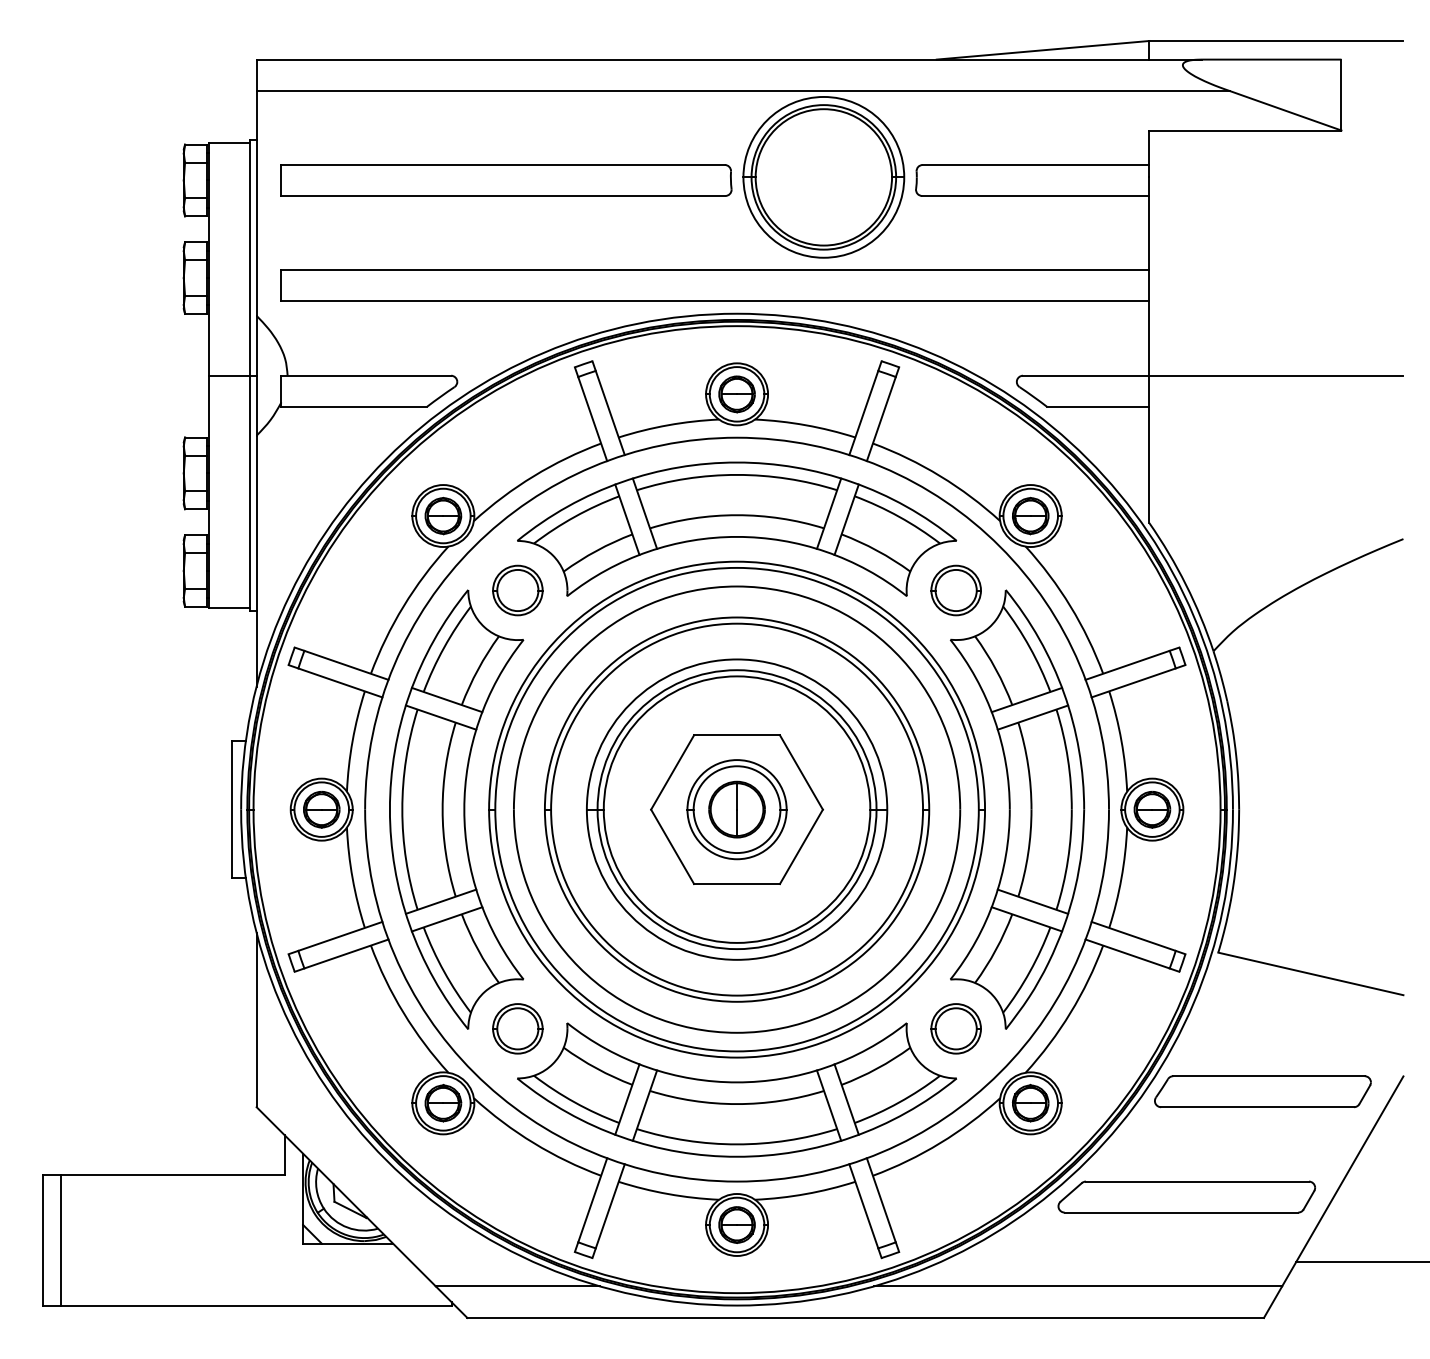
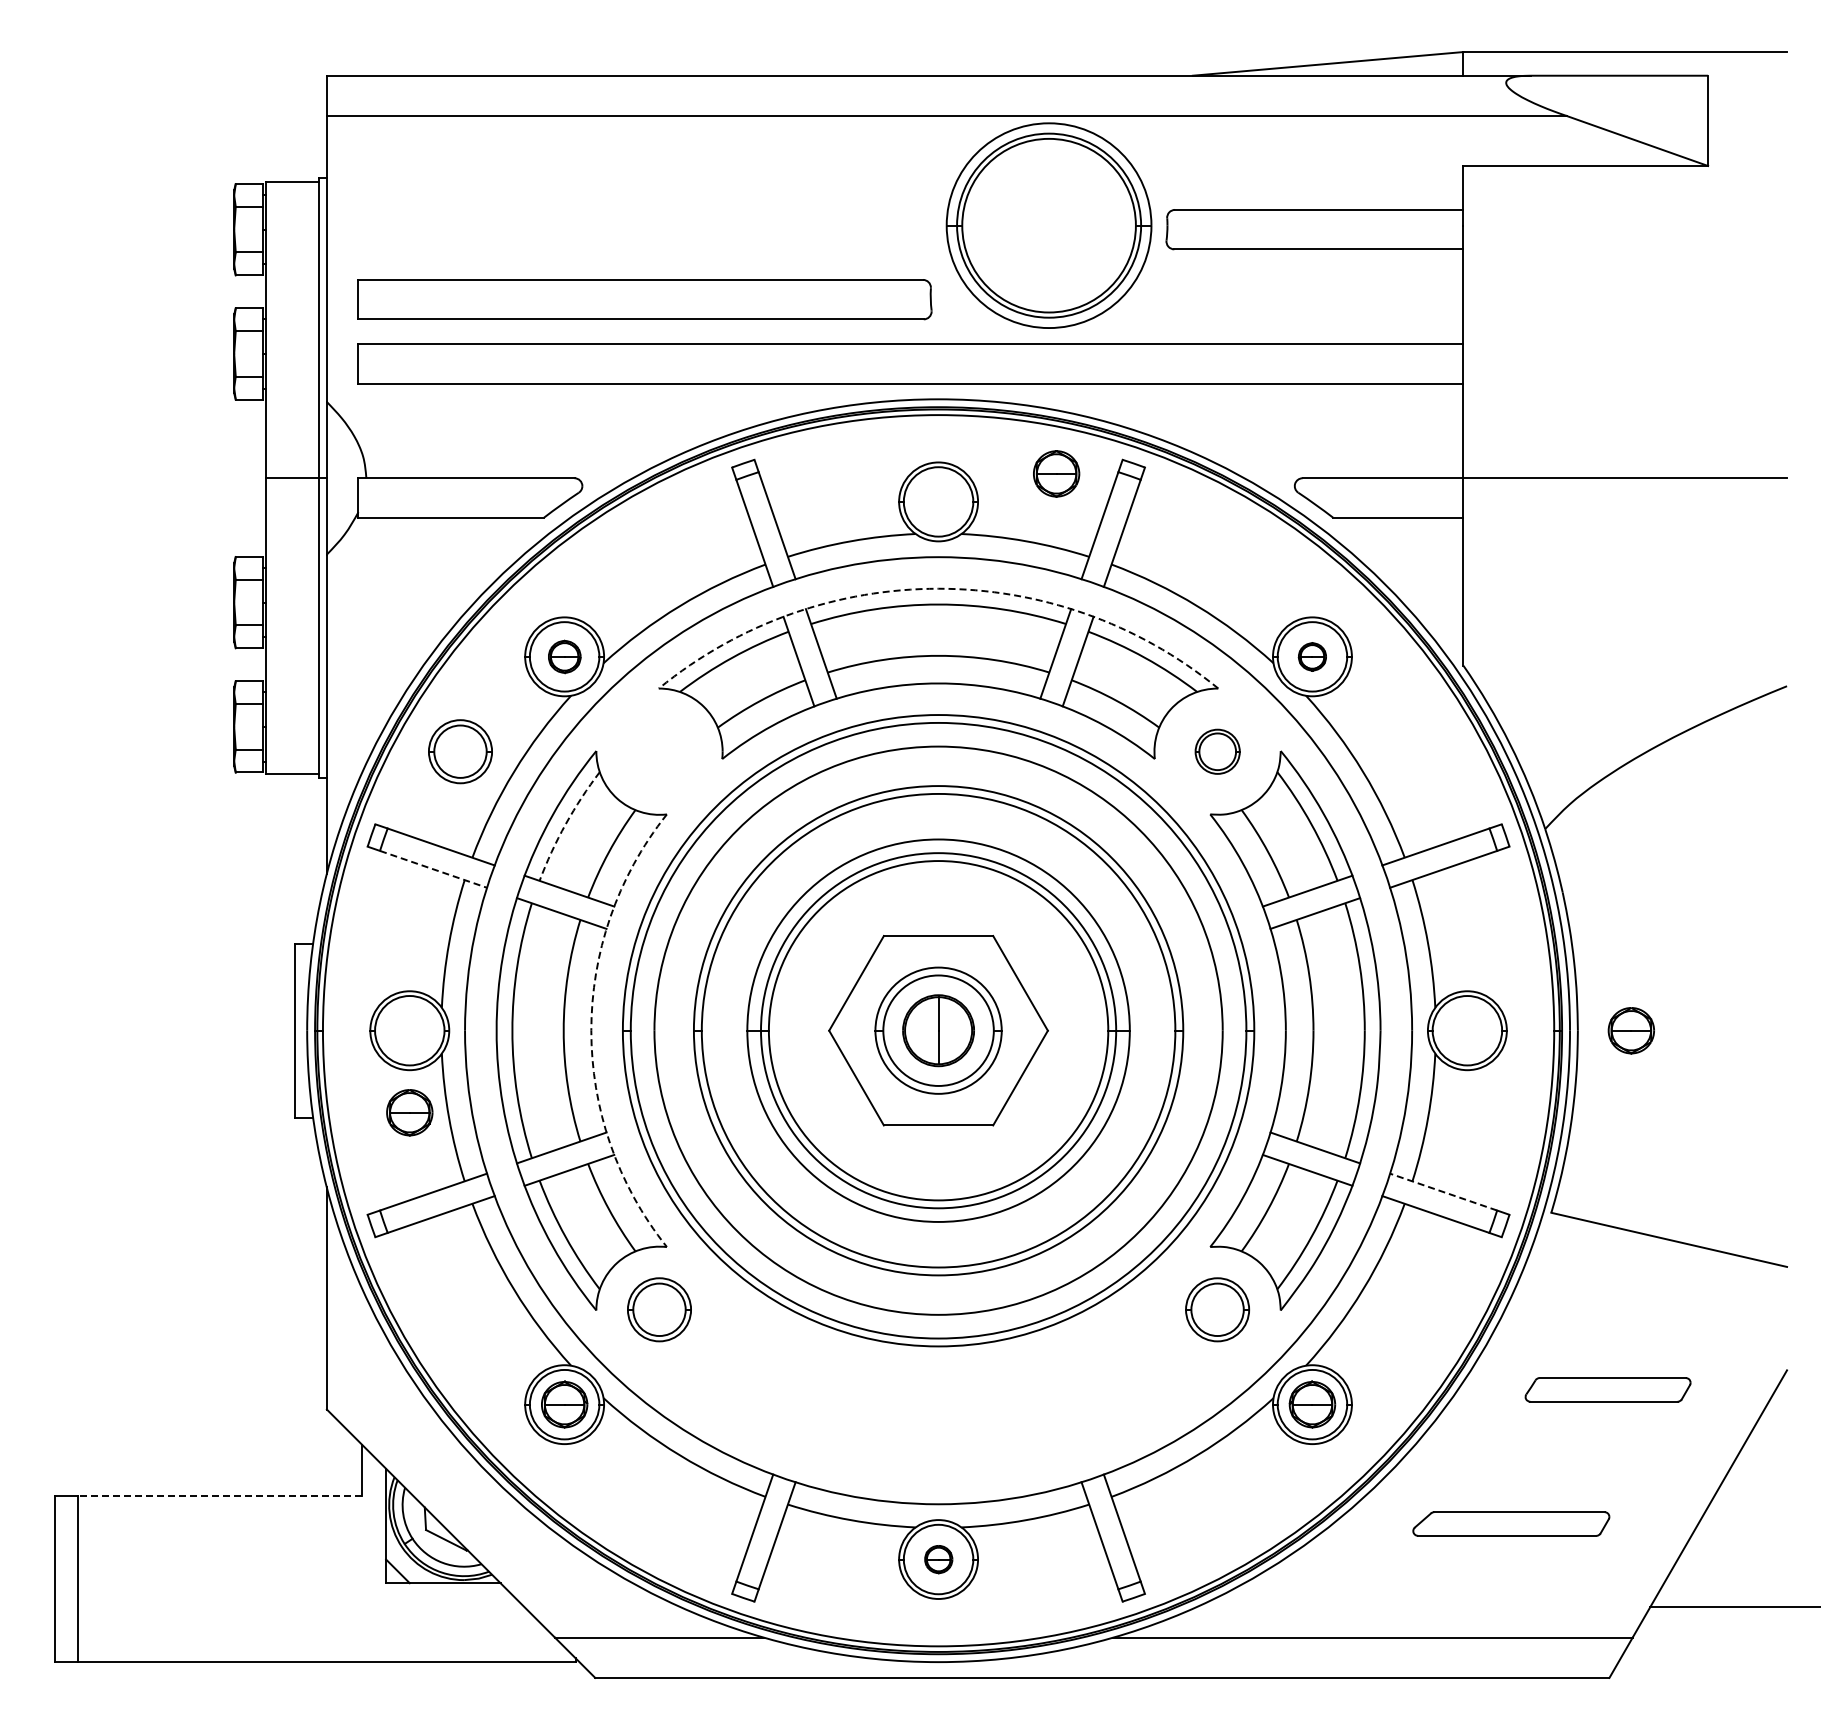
part: (506, 180) -> (644, 299), moved
part: (736, 394) -> (1056, 473), moved
arc: (736, 462) -> (938, 588), solid -> dashed
part: (443, 515) -> (564, 656), size x0.7
part: (1030, 515) -> (1312, 656), size x0.6
part: (517, 590) -> (460, 751), moved
part: (956, 590) -> (1217, 751), size x0.7
arc: (444, 647) -> (565, 824), solid -> dashed
line: (340, 683) -> (433, 869), solid -> dashed
part: (321, 809) -> (409, 1112), moved
arc: (464, 809) -> (591, 1030), solid -> dashed
part: (1151, 809) -> (1630, 1030), moved
line: (1133, 936) -> (1443, 1192), solid -> dashed
part: (736, 1089) -> (938, 1387), removed
part: (1262, 1091) -> (1607, 1389), size x0.6
line: (172, 1175) -> (219, 1496), solid -> dashed
part: (1187, 1196) -> (1511, 1523), size x0.6
part: (736, 1224) -> (938, 1559), size x0.6

